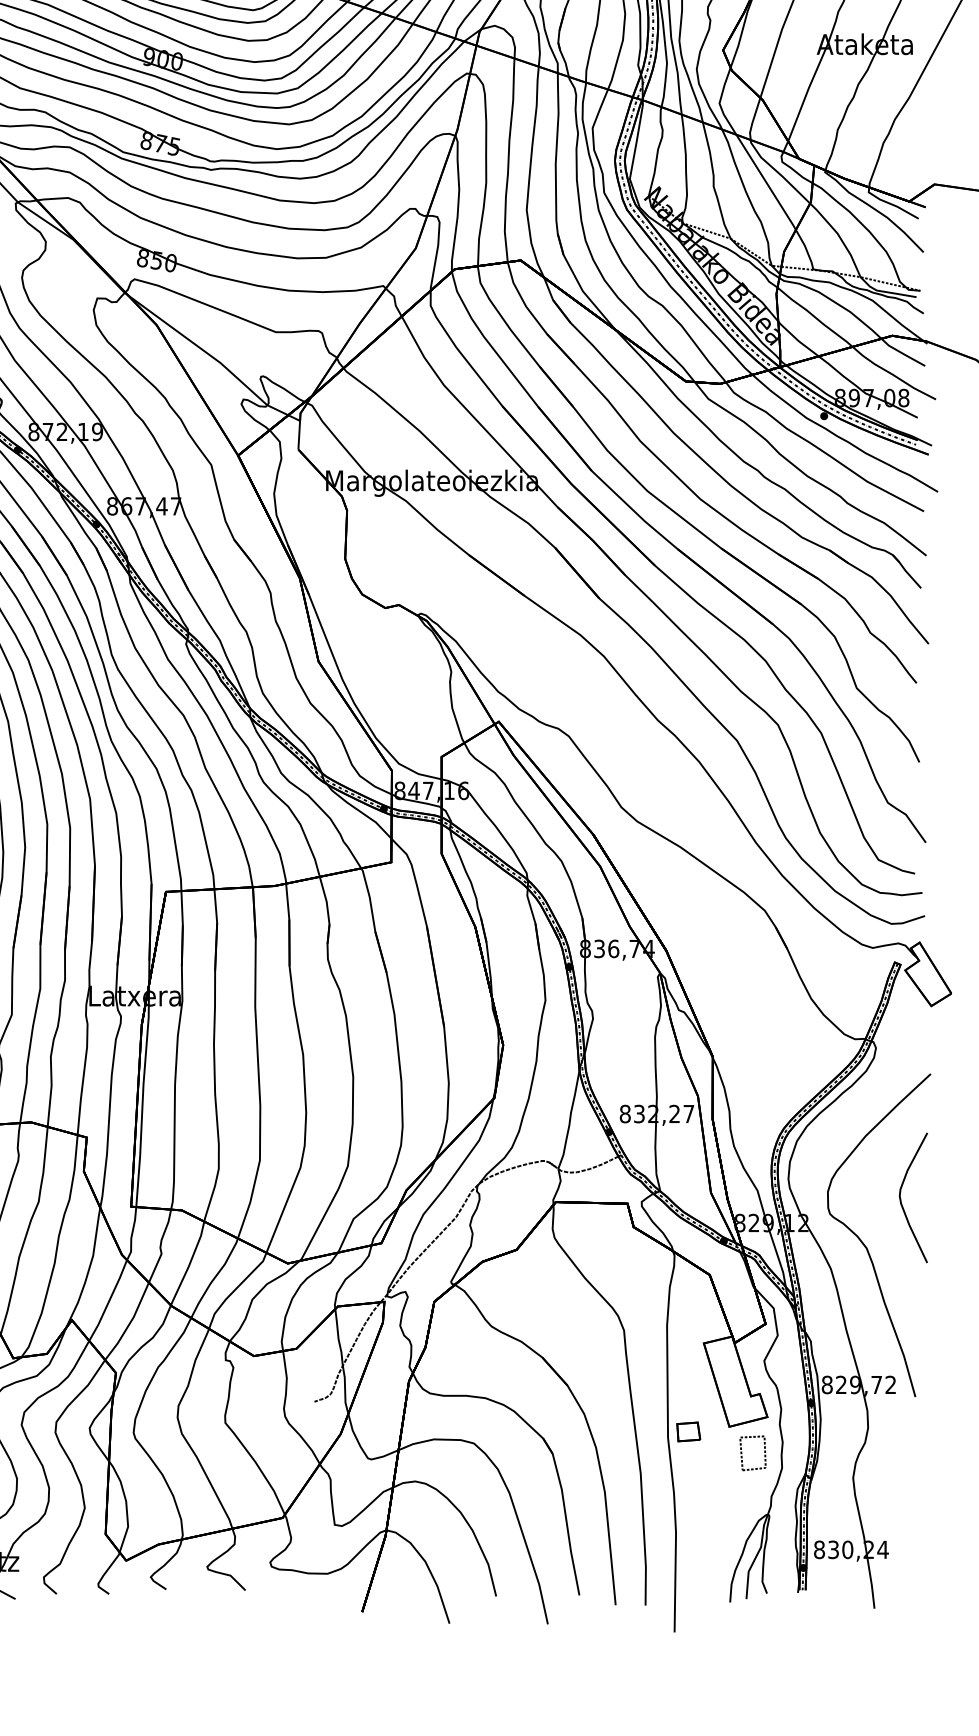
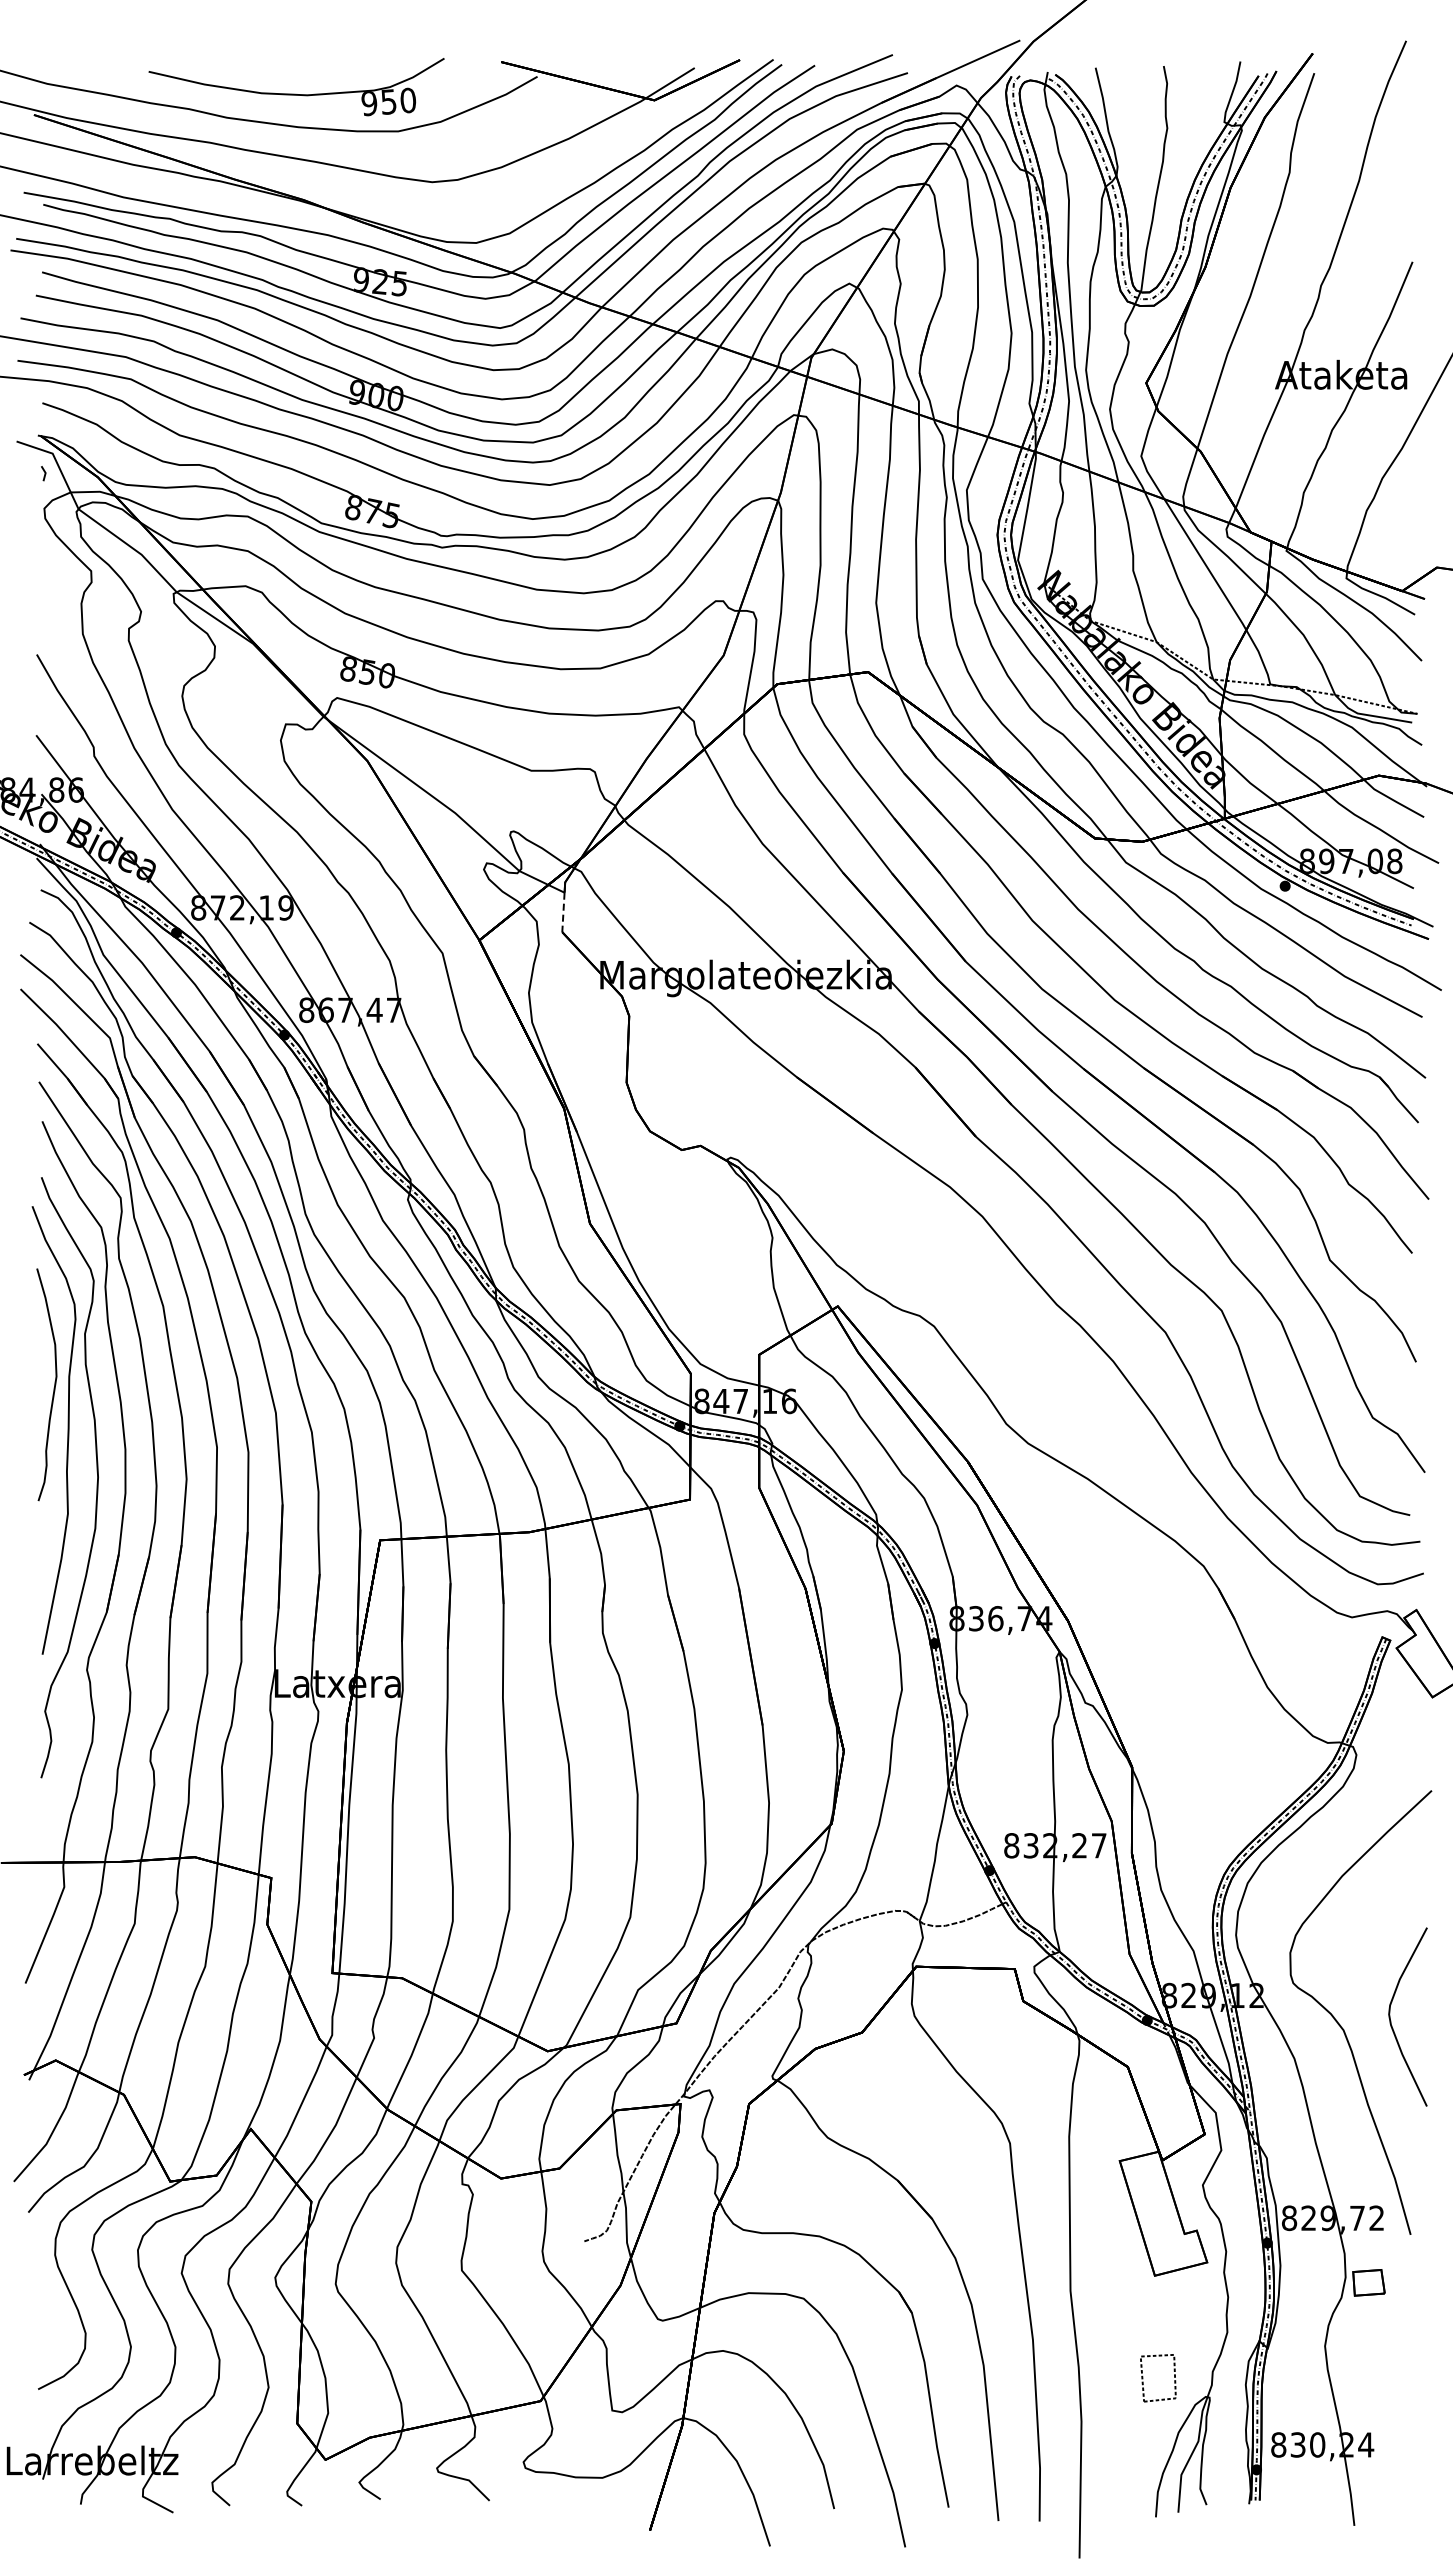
line: (299, 435) -> (563, 912), solid -> dashed
curve: (901, 1200) -> (1391, 2020), moved
part: (688, 1431) -> (1368, 2282), moved
part: (742, 1453) -> (1143, 2378), moved

